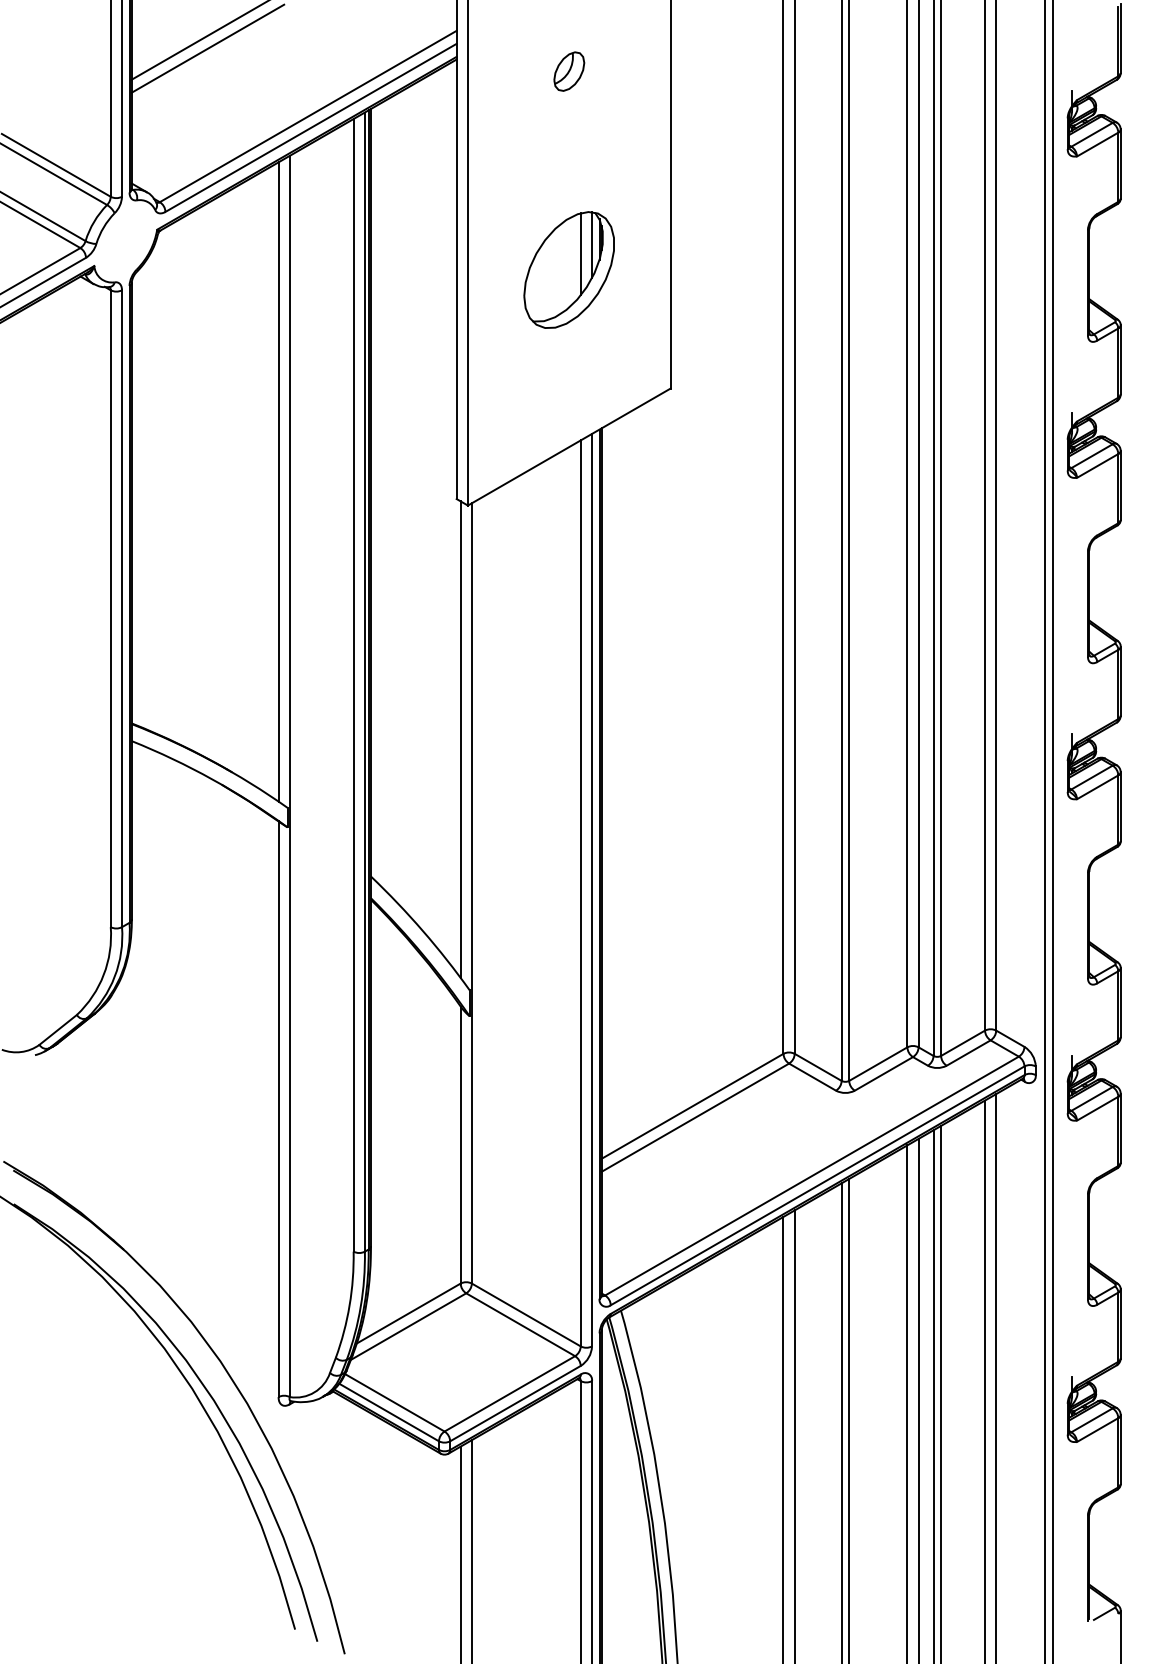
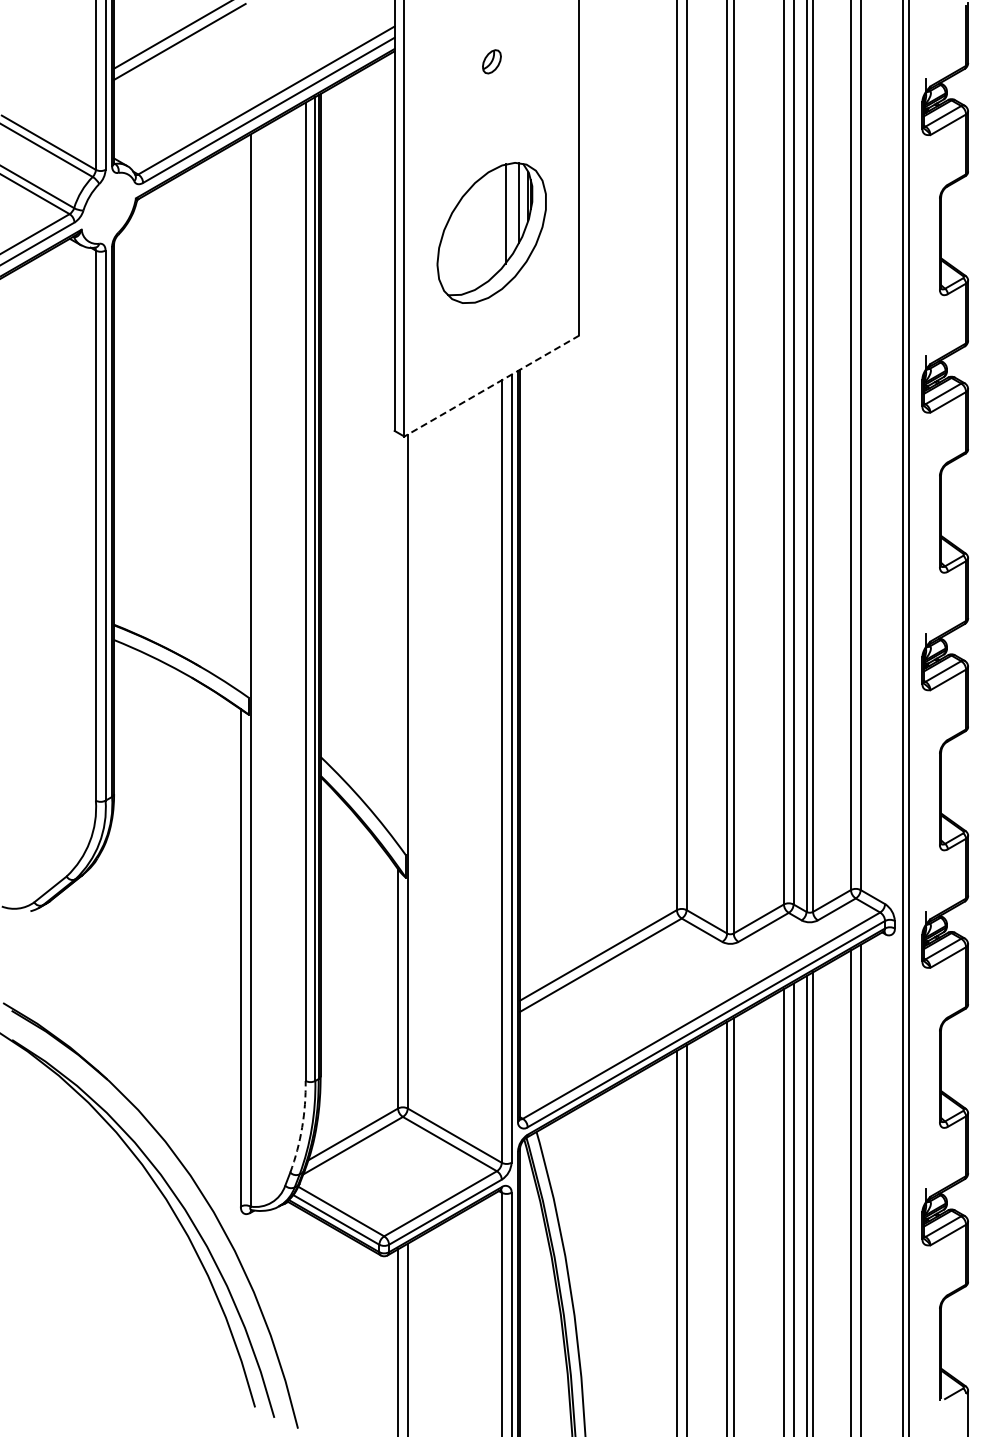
part: (568, 71) -> (491, 61), size x0.7
part: (568, 270) -> (491, 233), size x1.4
line: (568, 447) -> (491, 386), solid -> dashed
line: (278, 482) -> (240, 416), removed
line: (461, 739) -> (398, 638), removed
arc: (349, 1305) -> (302, 1127), solid -> dashed

